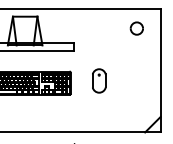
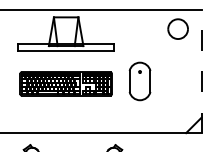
part: (136, 28) -> (177, 29), size x1.6
line: (160, 70) -> (201, 71), solid -> dashed
part: (99, 80) -> (140, 81), size x1.6

